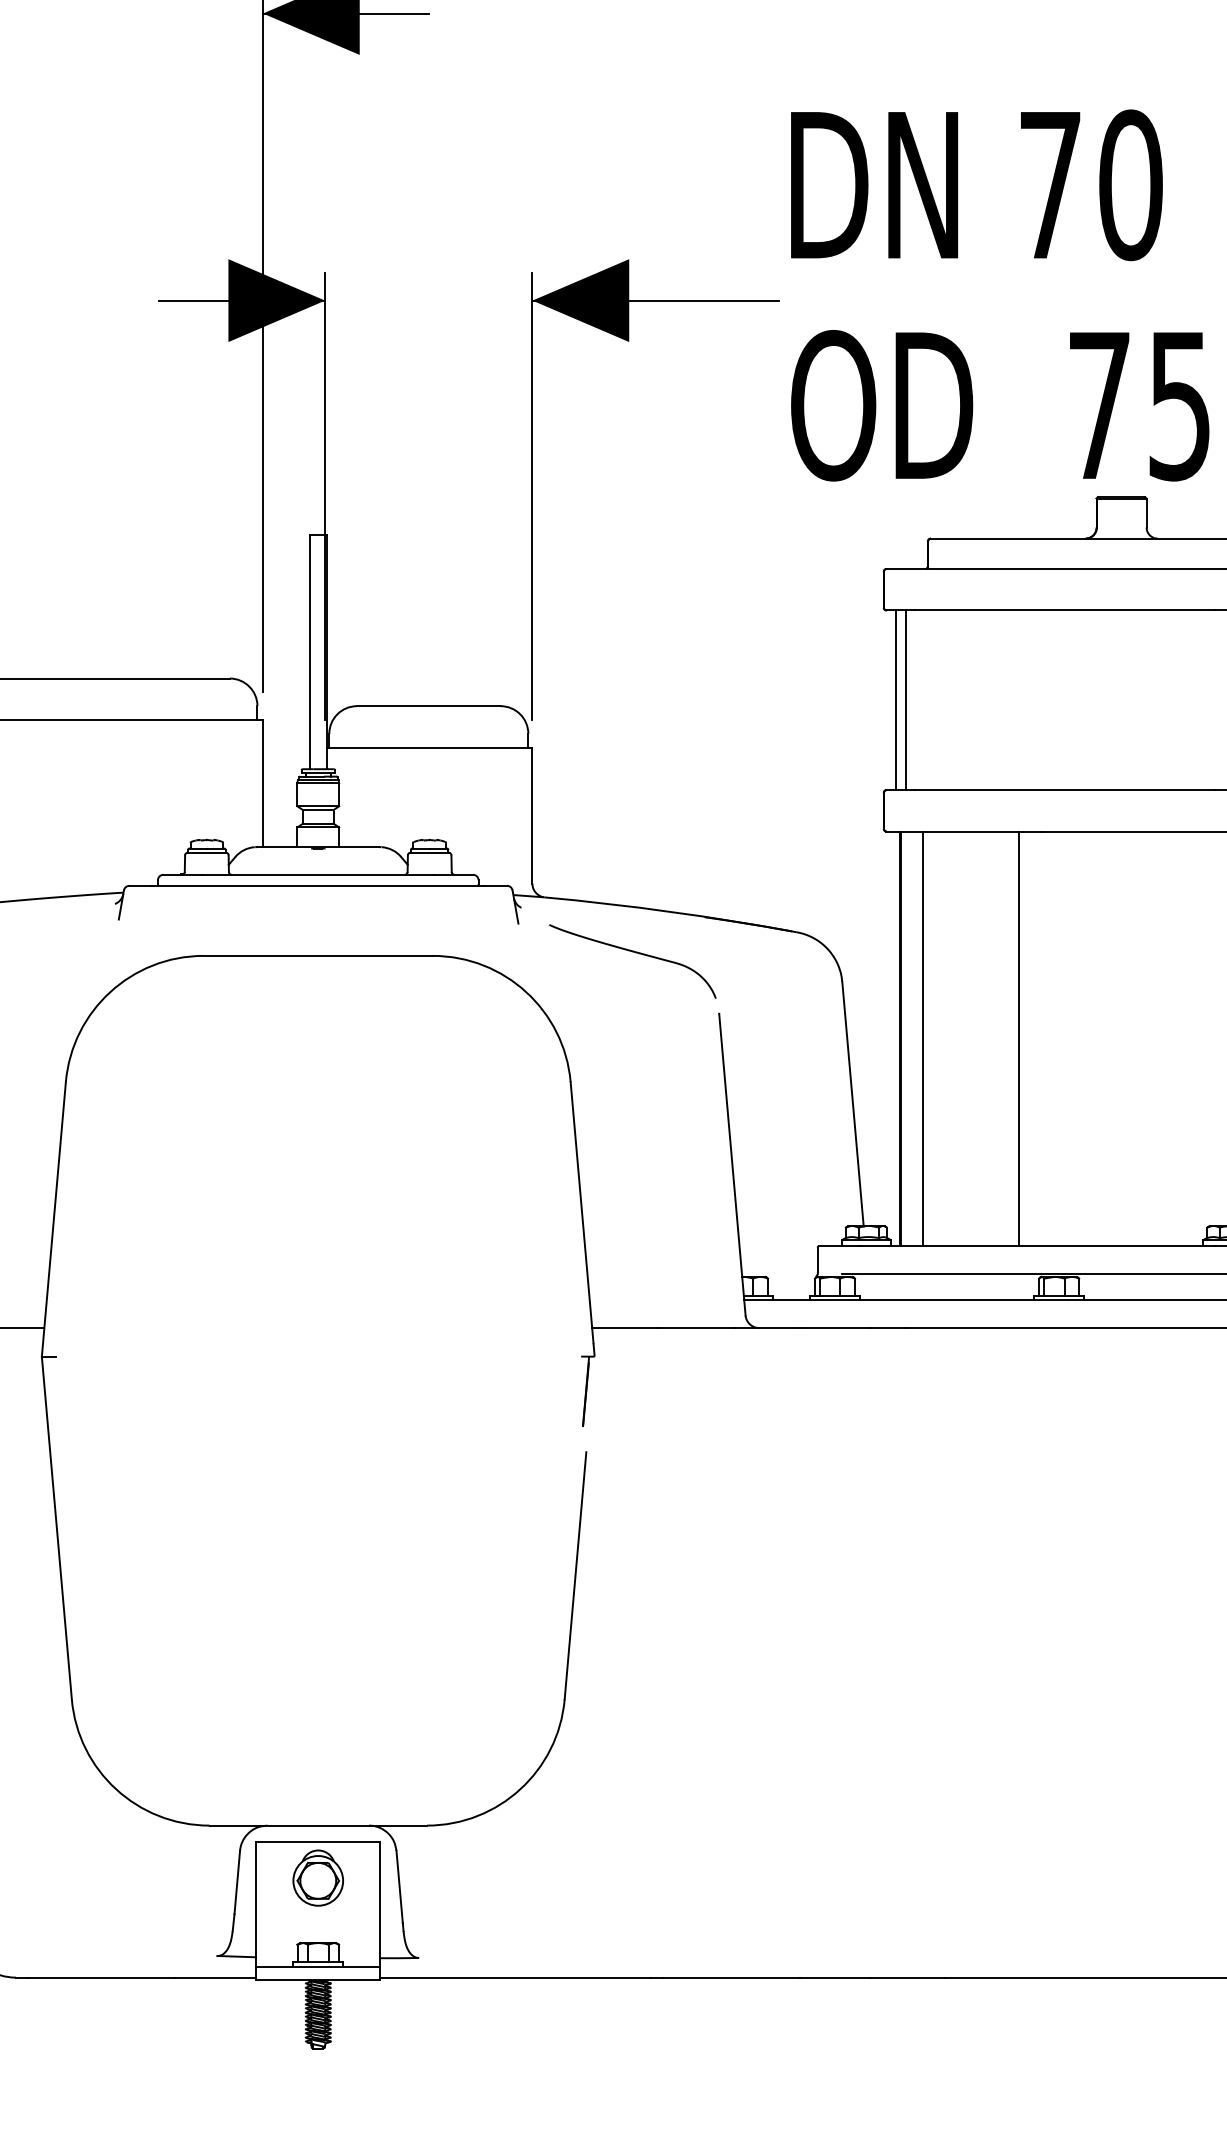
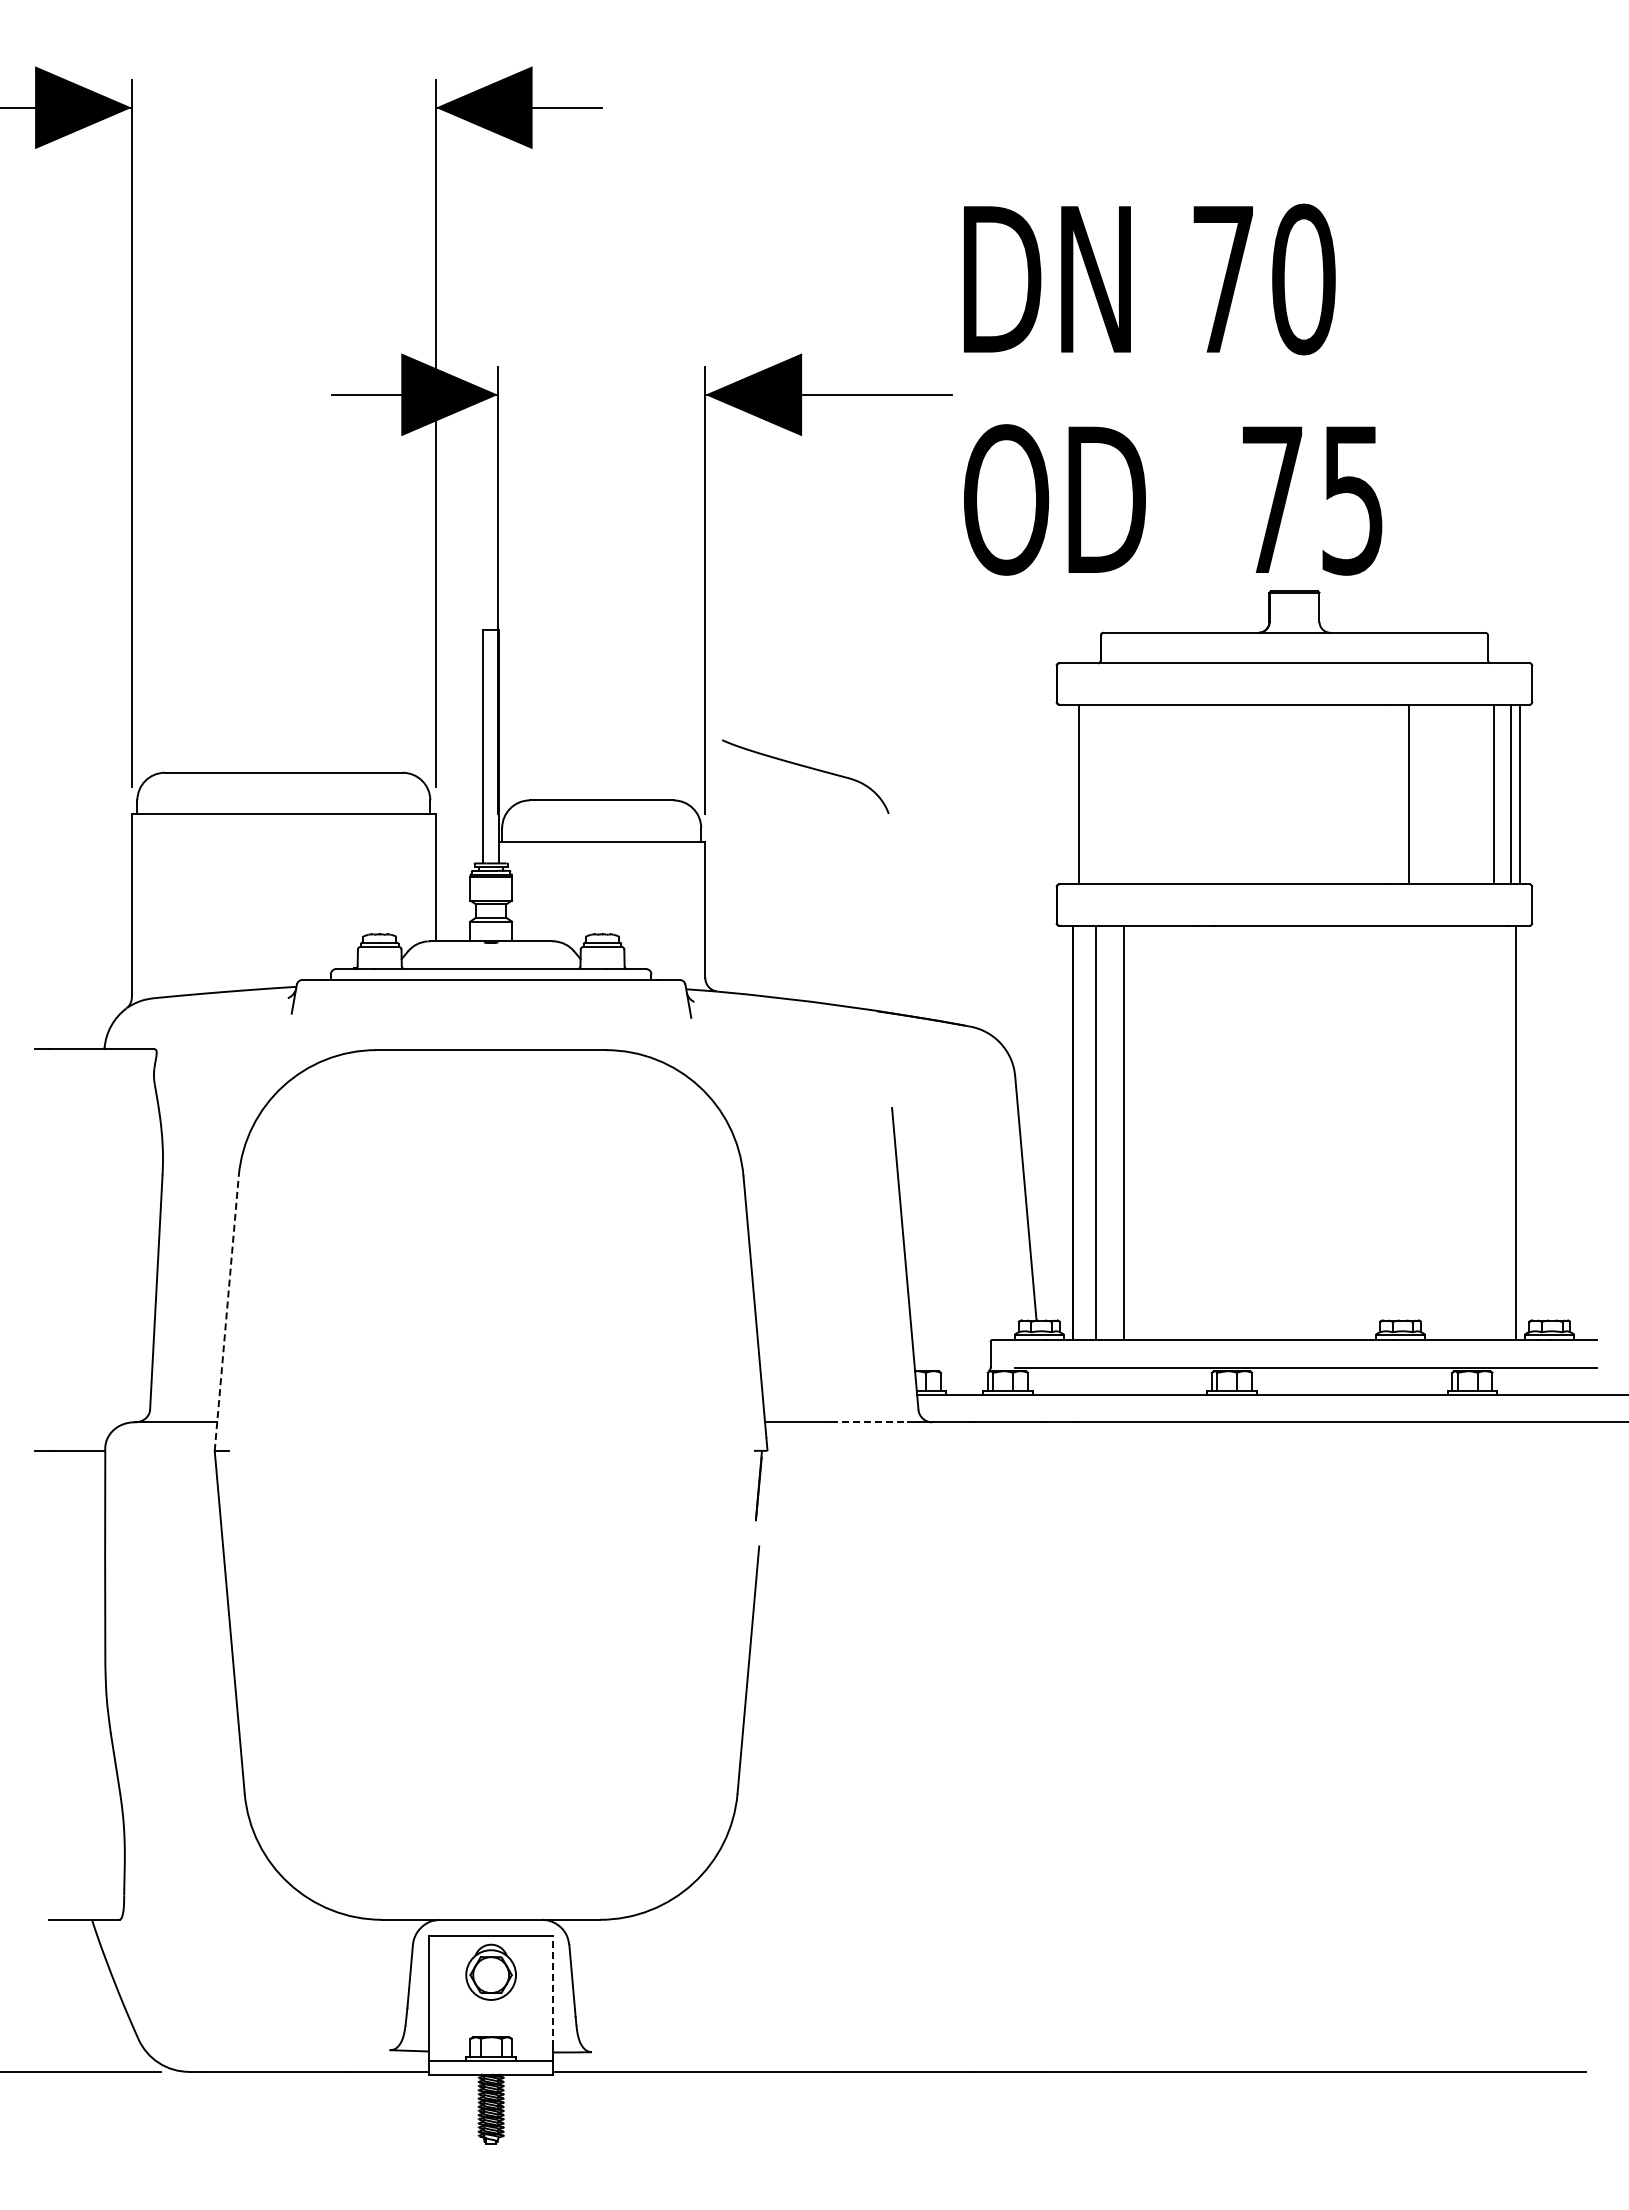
line: (895, 700) -> (1068, 794), removed
part: (634, 953) -> (807, 768), moved
line: (1018, 1038) -> (1123, 1132), moved
line: (53, 1219) -> (226, 1313), solid -> dashed
line: (696, 1328) -> (869, 1422), solid -> dashed
line: (380, 1897) -> (553, 1991), solid -> dashed

